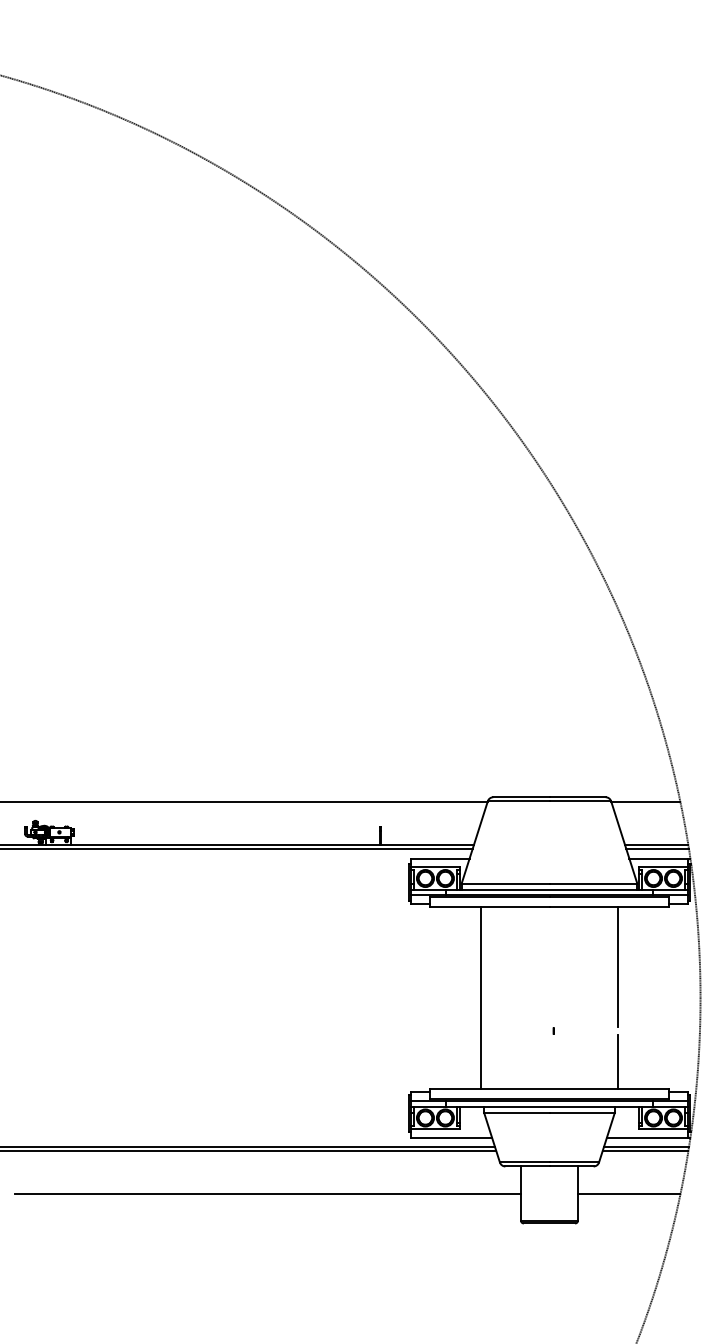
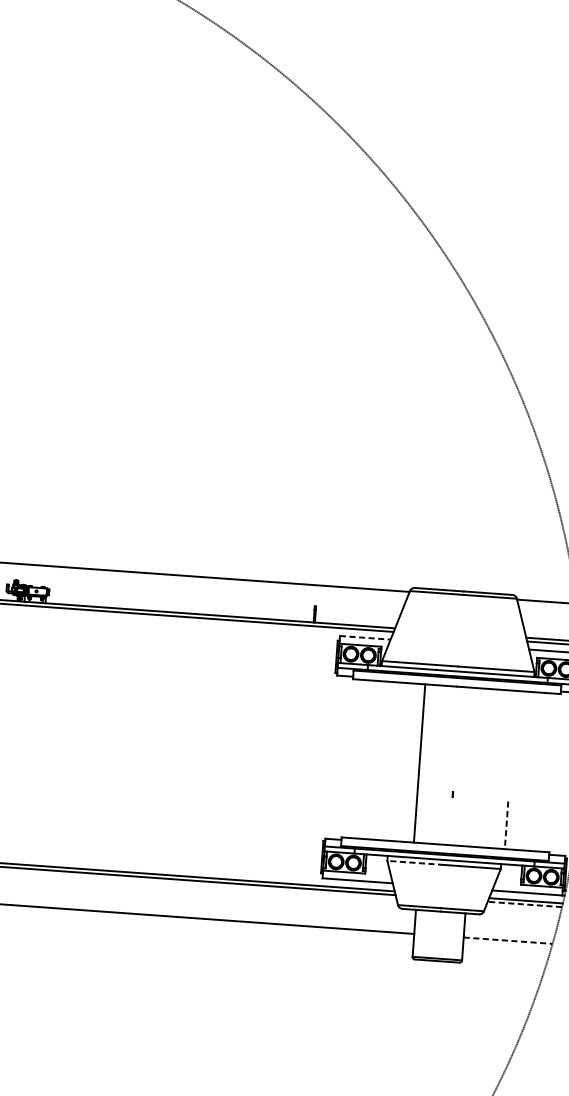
line: (440, 858) -> (365, 637), solid -> dashed
line: (617, 967) -> (512, 743), removed
line: (481, 998) -> (419, 763), moved
line: (617, 1062) -> (506, 825), solid -> dashed
line: (516, 1112) -> (415, 862), solid -> dashed
line: (645, 1151) -> (524, 904), solid -> dashed
line: (629, 1194) -> (508, 940), solid -> dashed

